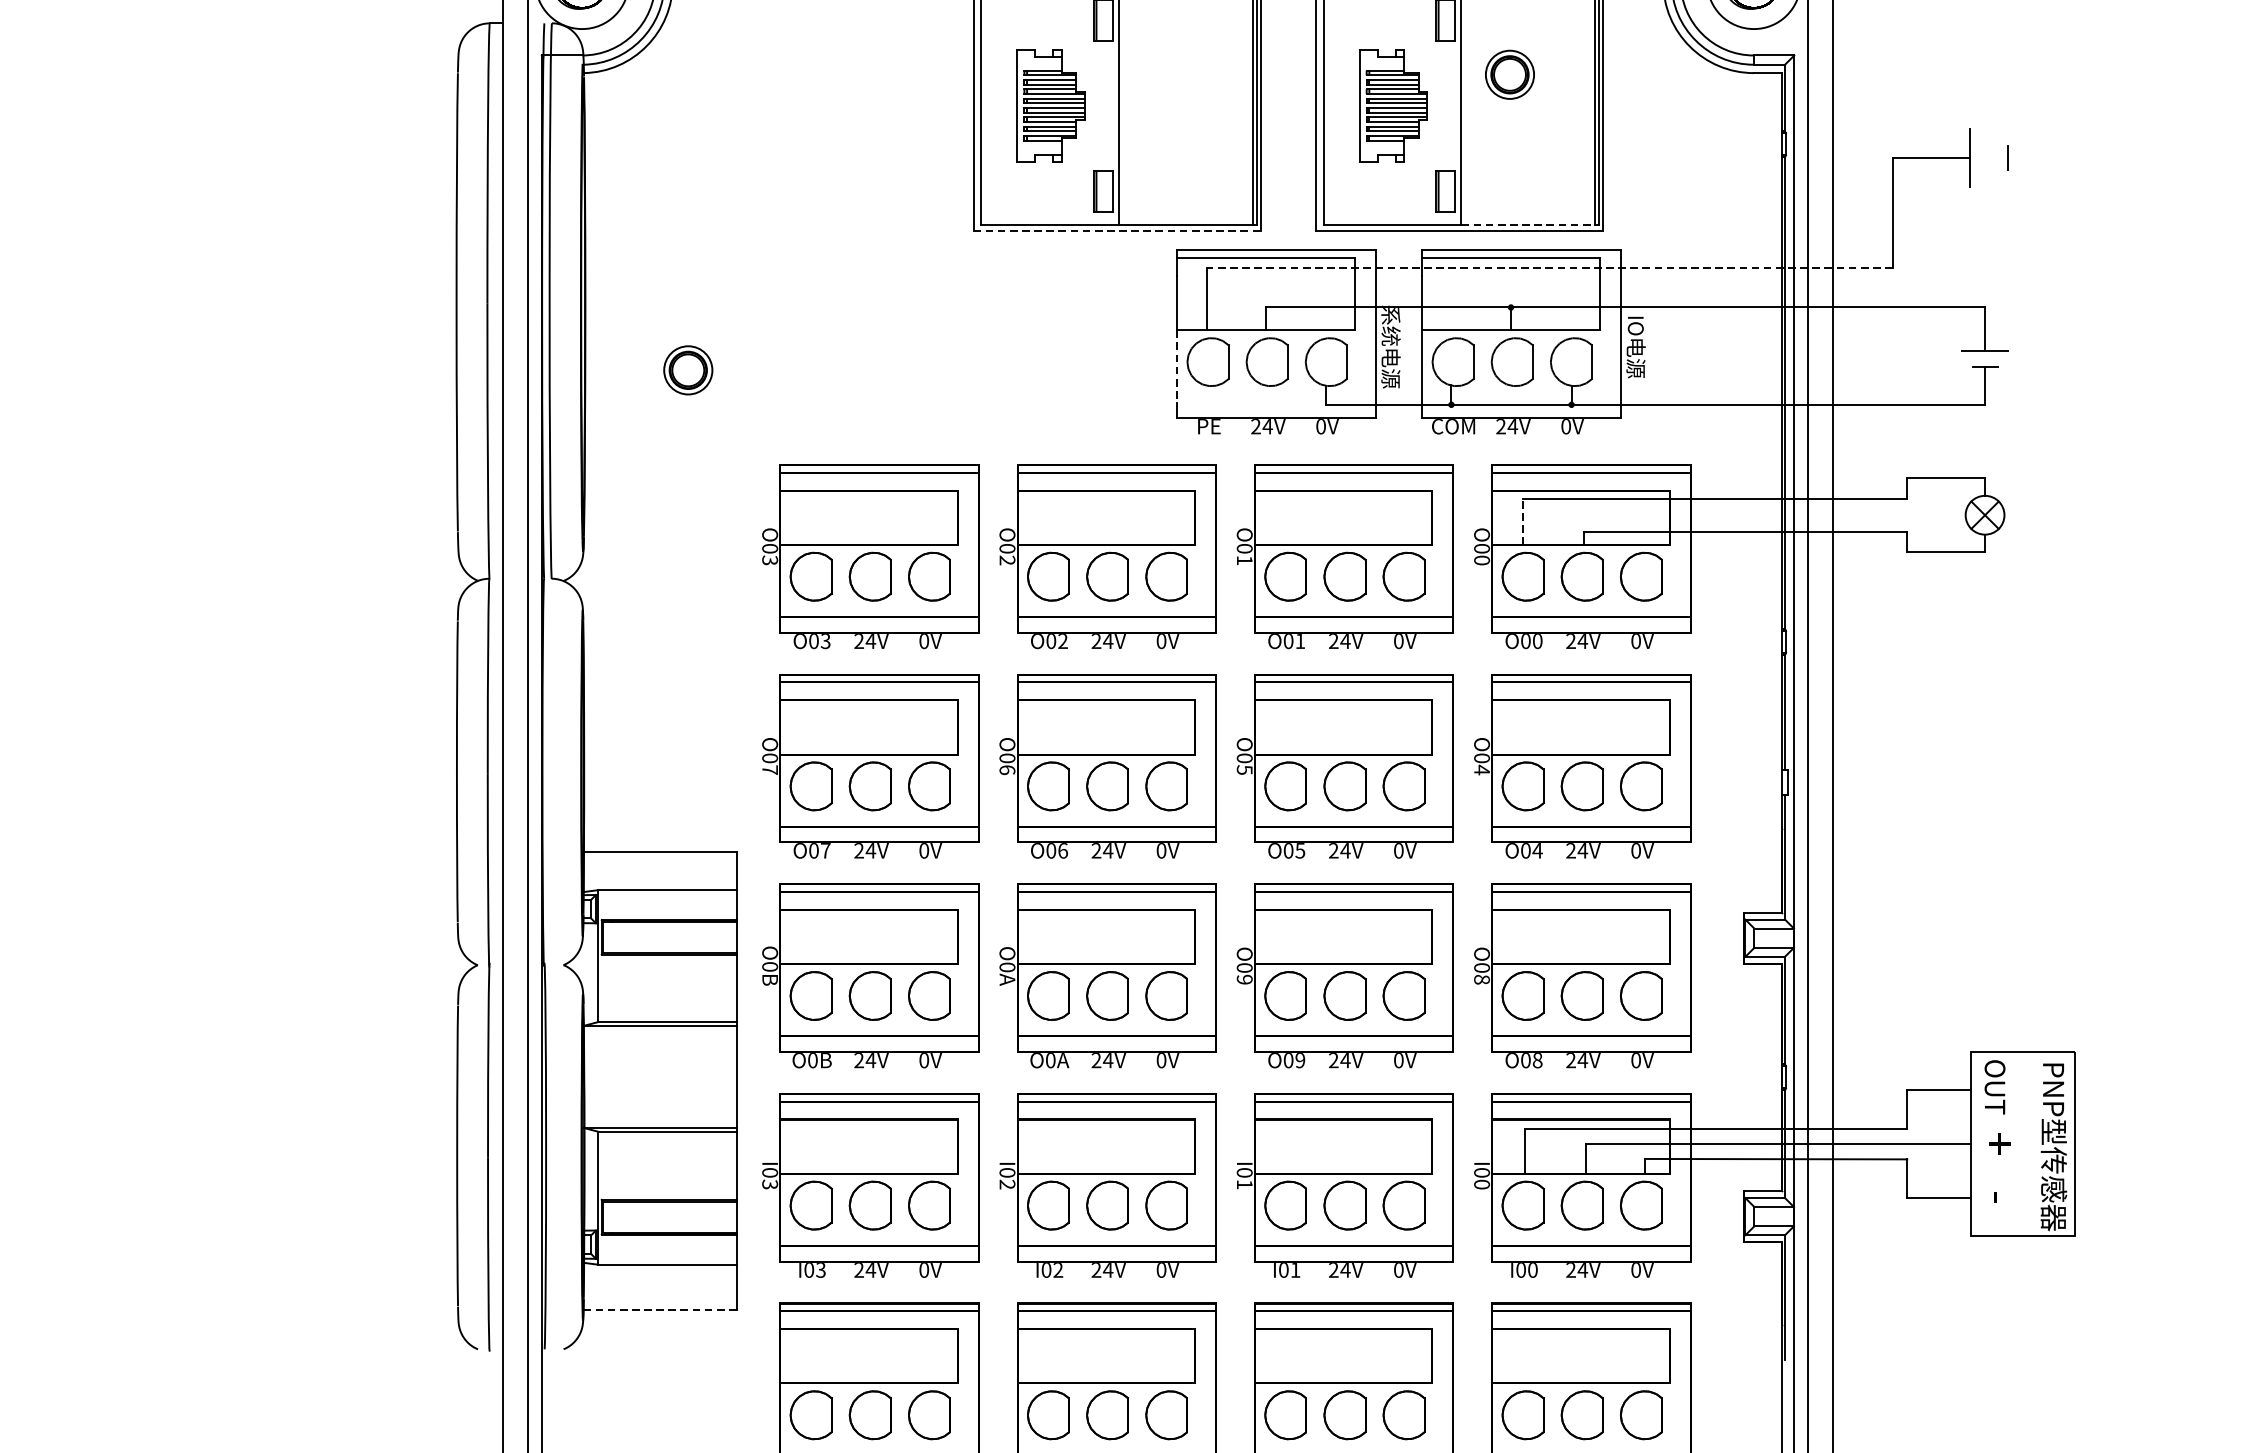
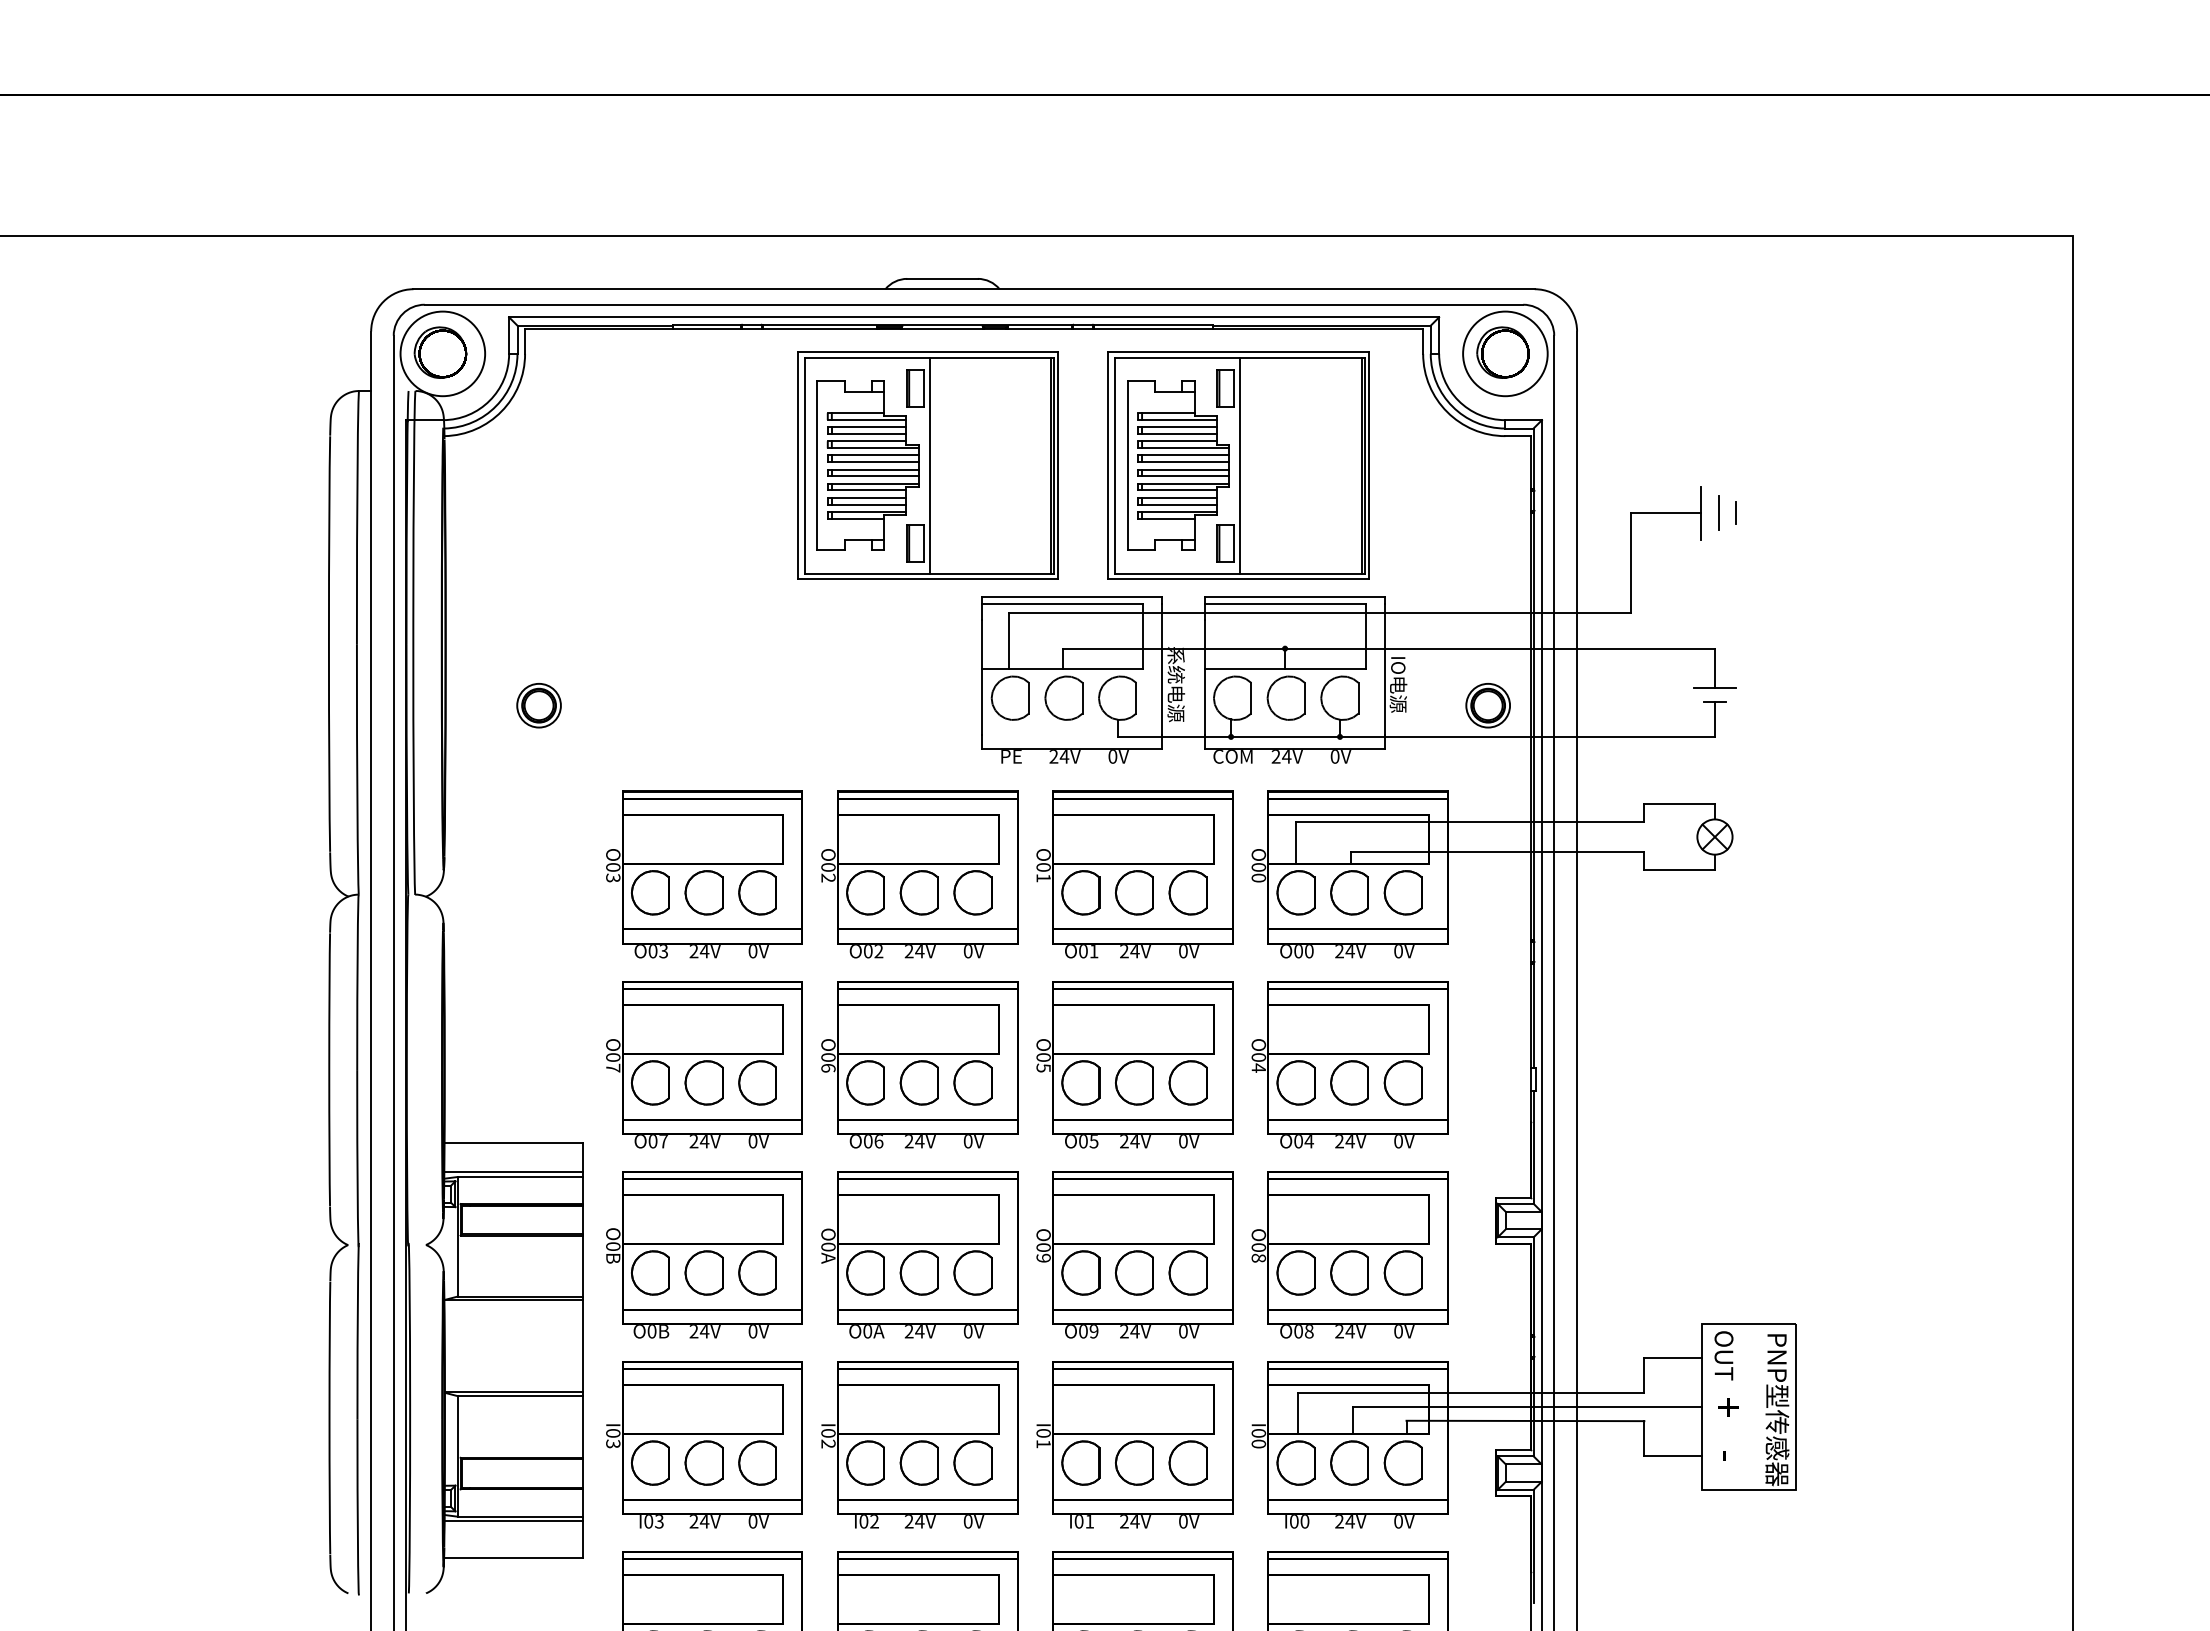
part: (1509, 74) -> (1487, 705), moved
part: (1050, 105) -> (867, 465), size x1.67
part: (1393, 105) -> (1178, 465), size x1.67
line: (1988, 158) -> (1718, 513), added
line: (1527, 224) -> (1300, 573), dashed -> solid
line: (1117, 231) -> (928, 579), dashed -> solid
line: (1548, 267) -> (1319, 612), dashed -> solid
line: (1177, 366) -> (982, 702), dashed -> solid
line: (1522, 522) -> (1295, 843), dashed -> solid
line: (660, 885) -> (513, 1172), added
line: (660, 1270) -> (513, 1521), added
line: (660, 1309) -> (513, 1557), dashed -> solid

